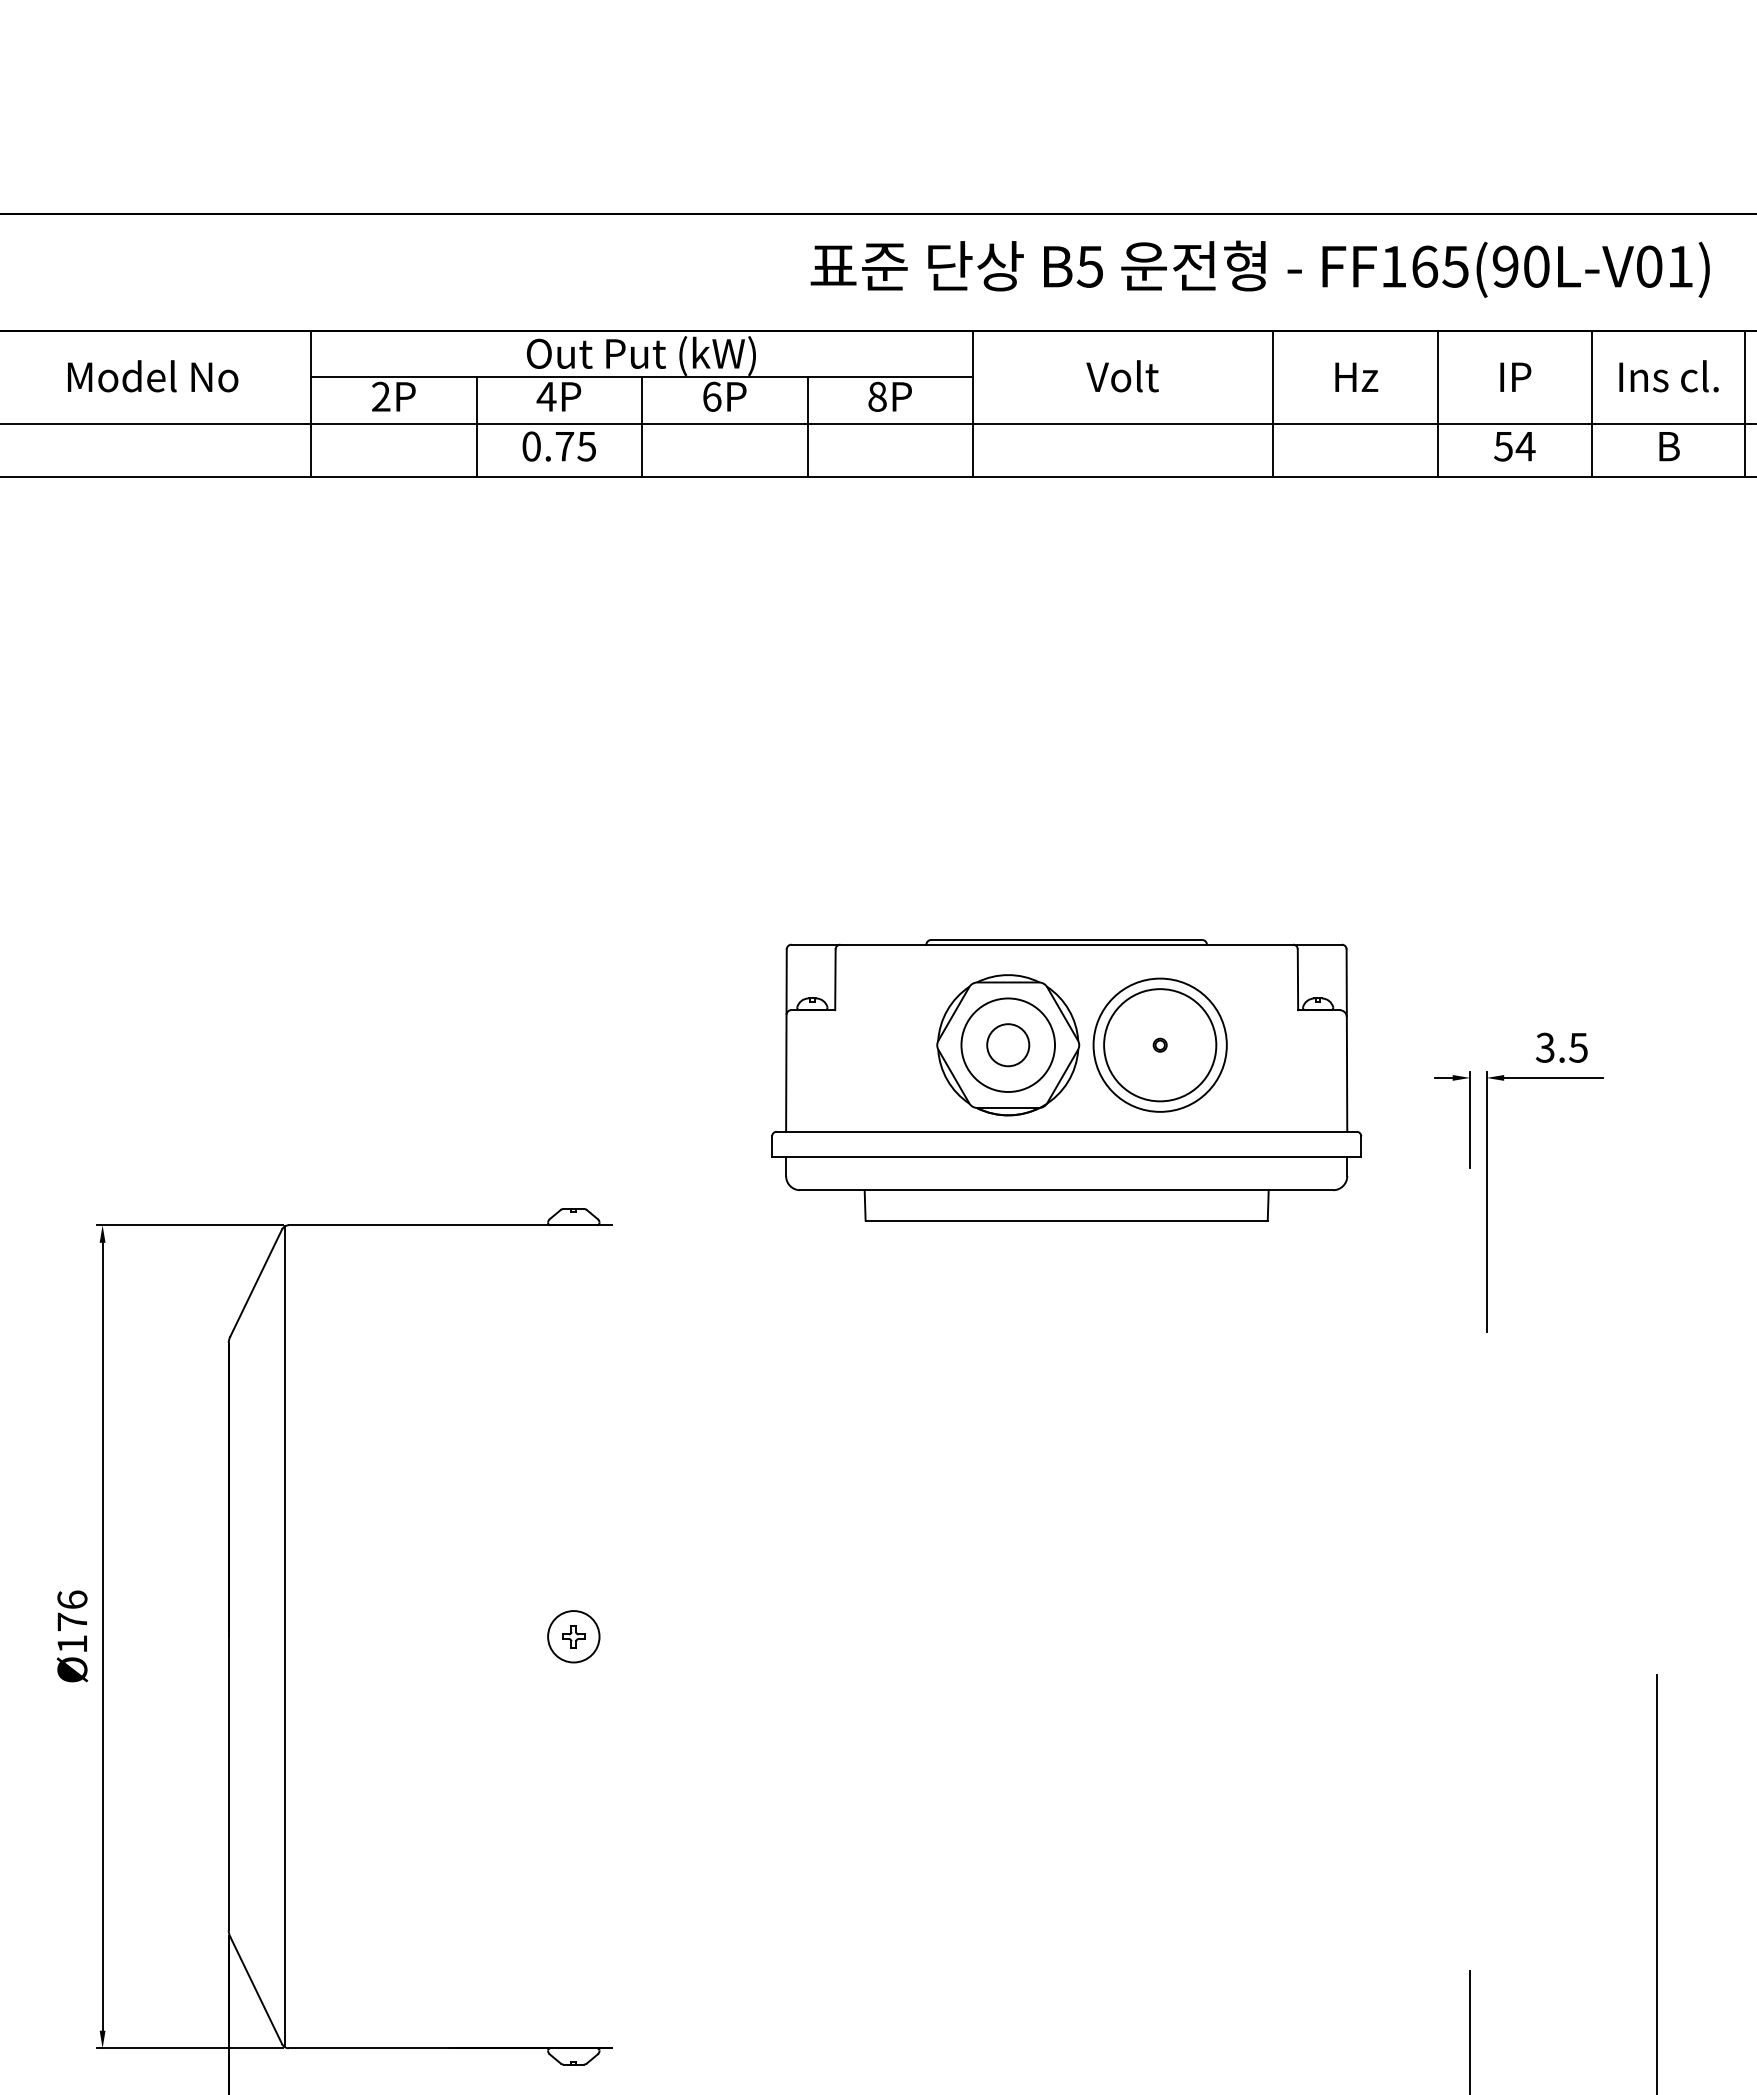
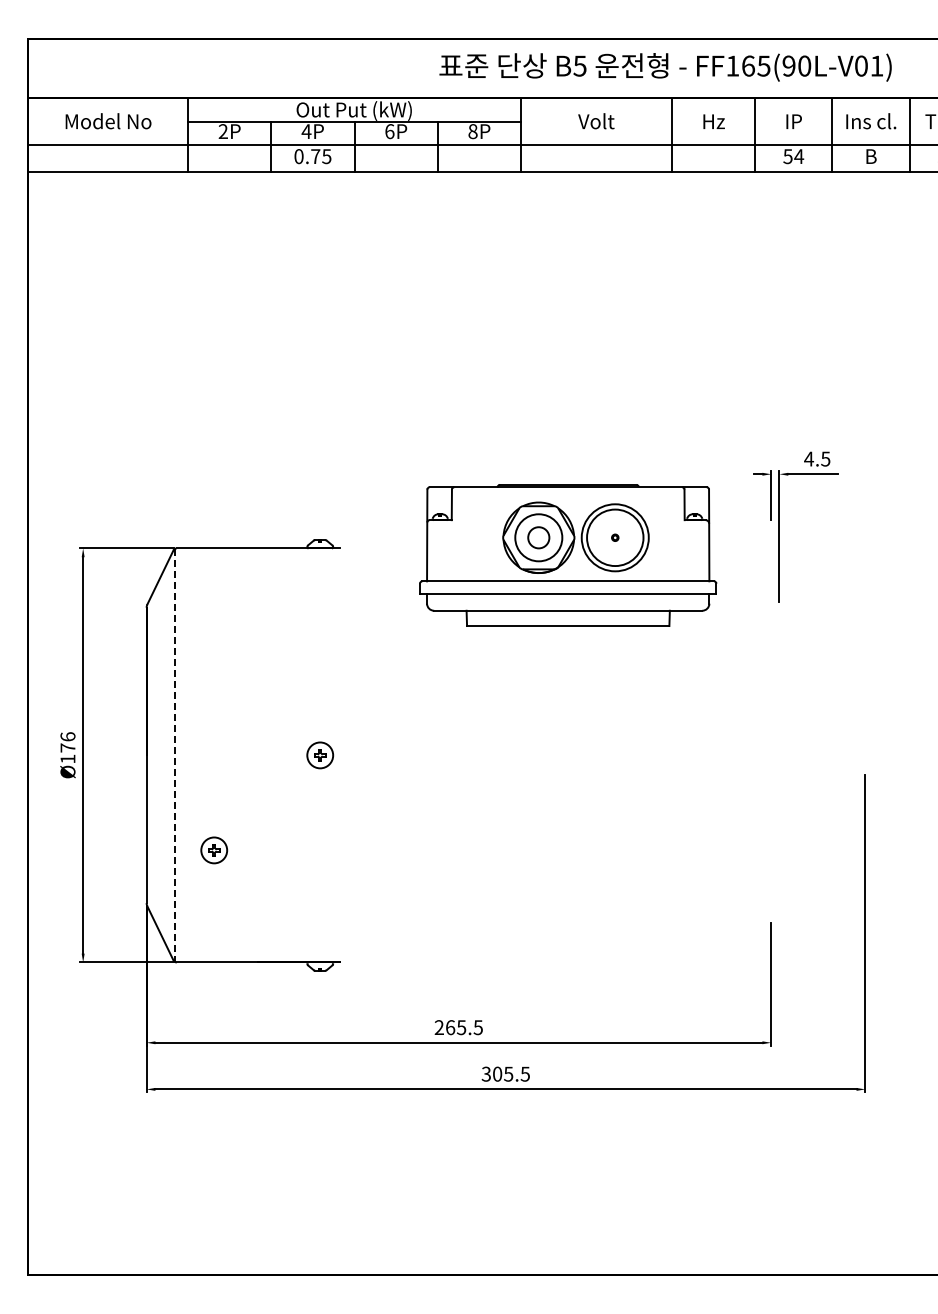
text: (1546, 1046) -> (809, 458), 3.5 -> 4.5
part: (1067, 1080) -> (568, 555), moved
line: (284, 1636) -> (174, 755), solid -> dashed
part: (363, 1825) -> (214, 850), added

